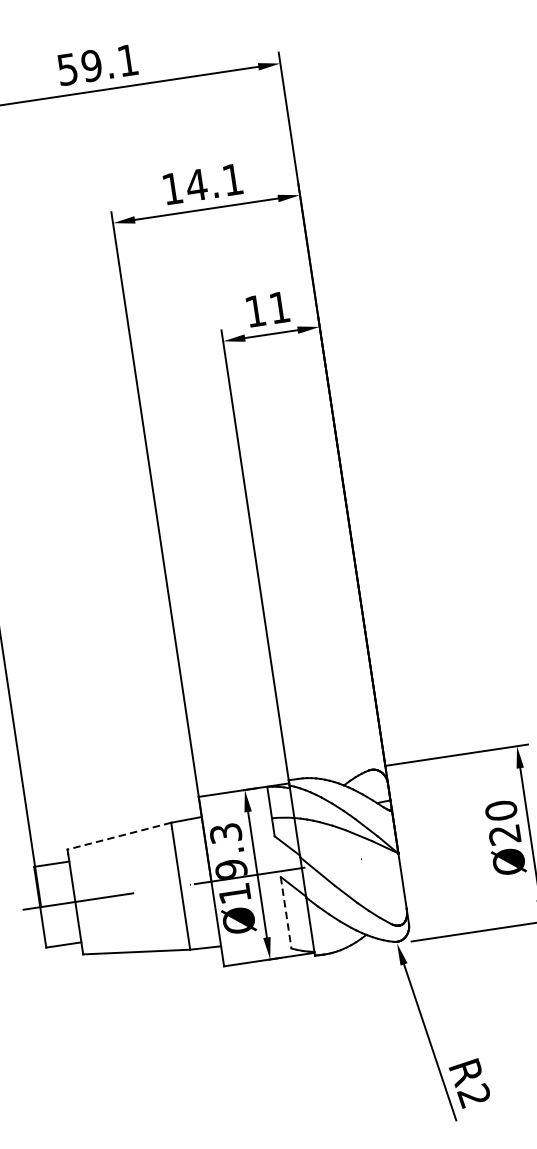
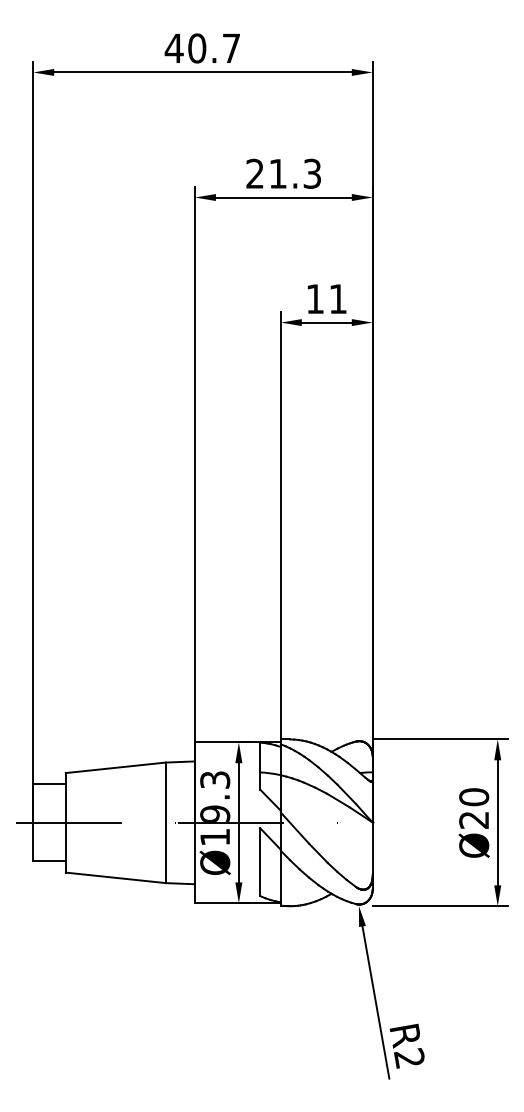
text: (96, 65) -> (201, 48), 59.1 -> 40.7
text: (202, 183) -> (283, 173), 14.1 -> 21.3
line: (118, 835) -> (115, 767), dashed -> solid
line: (286, 913) -> (260, 862), dashed -> solid

